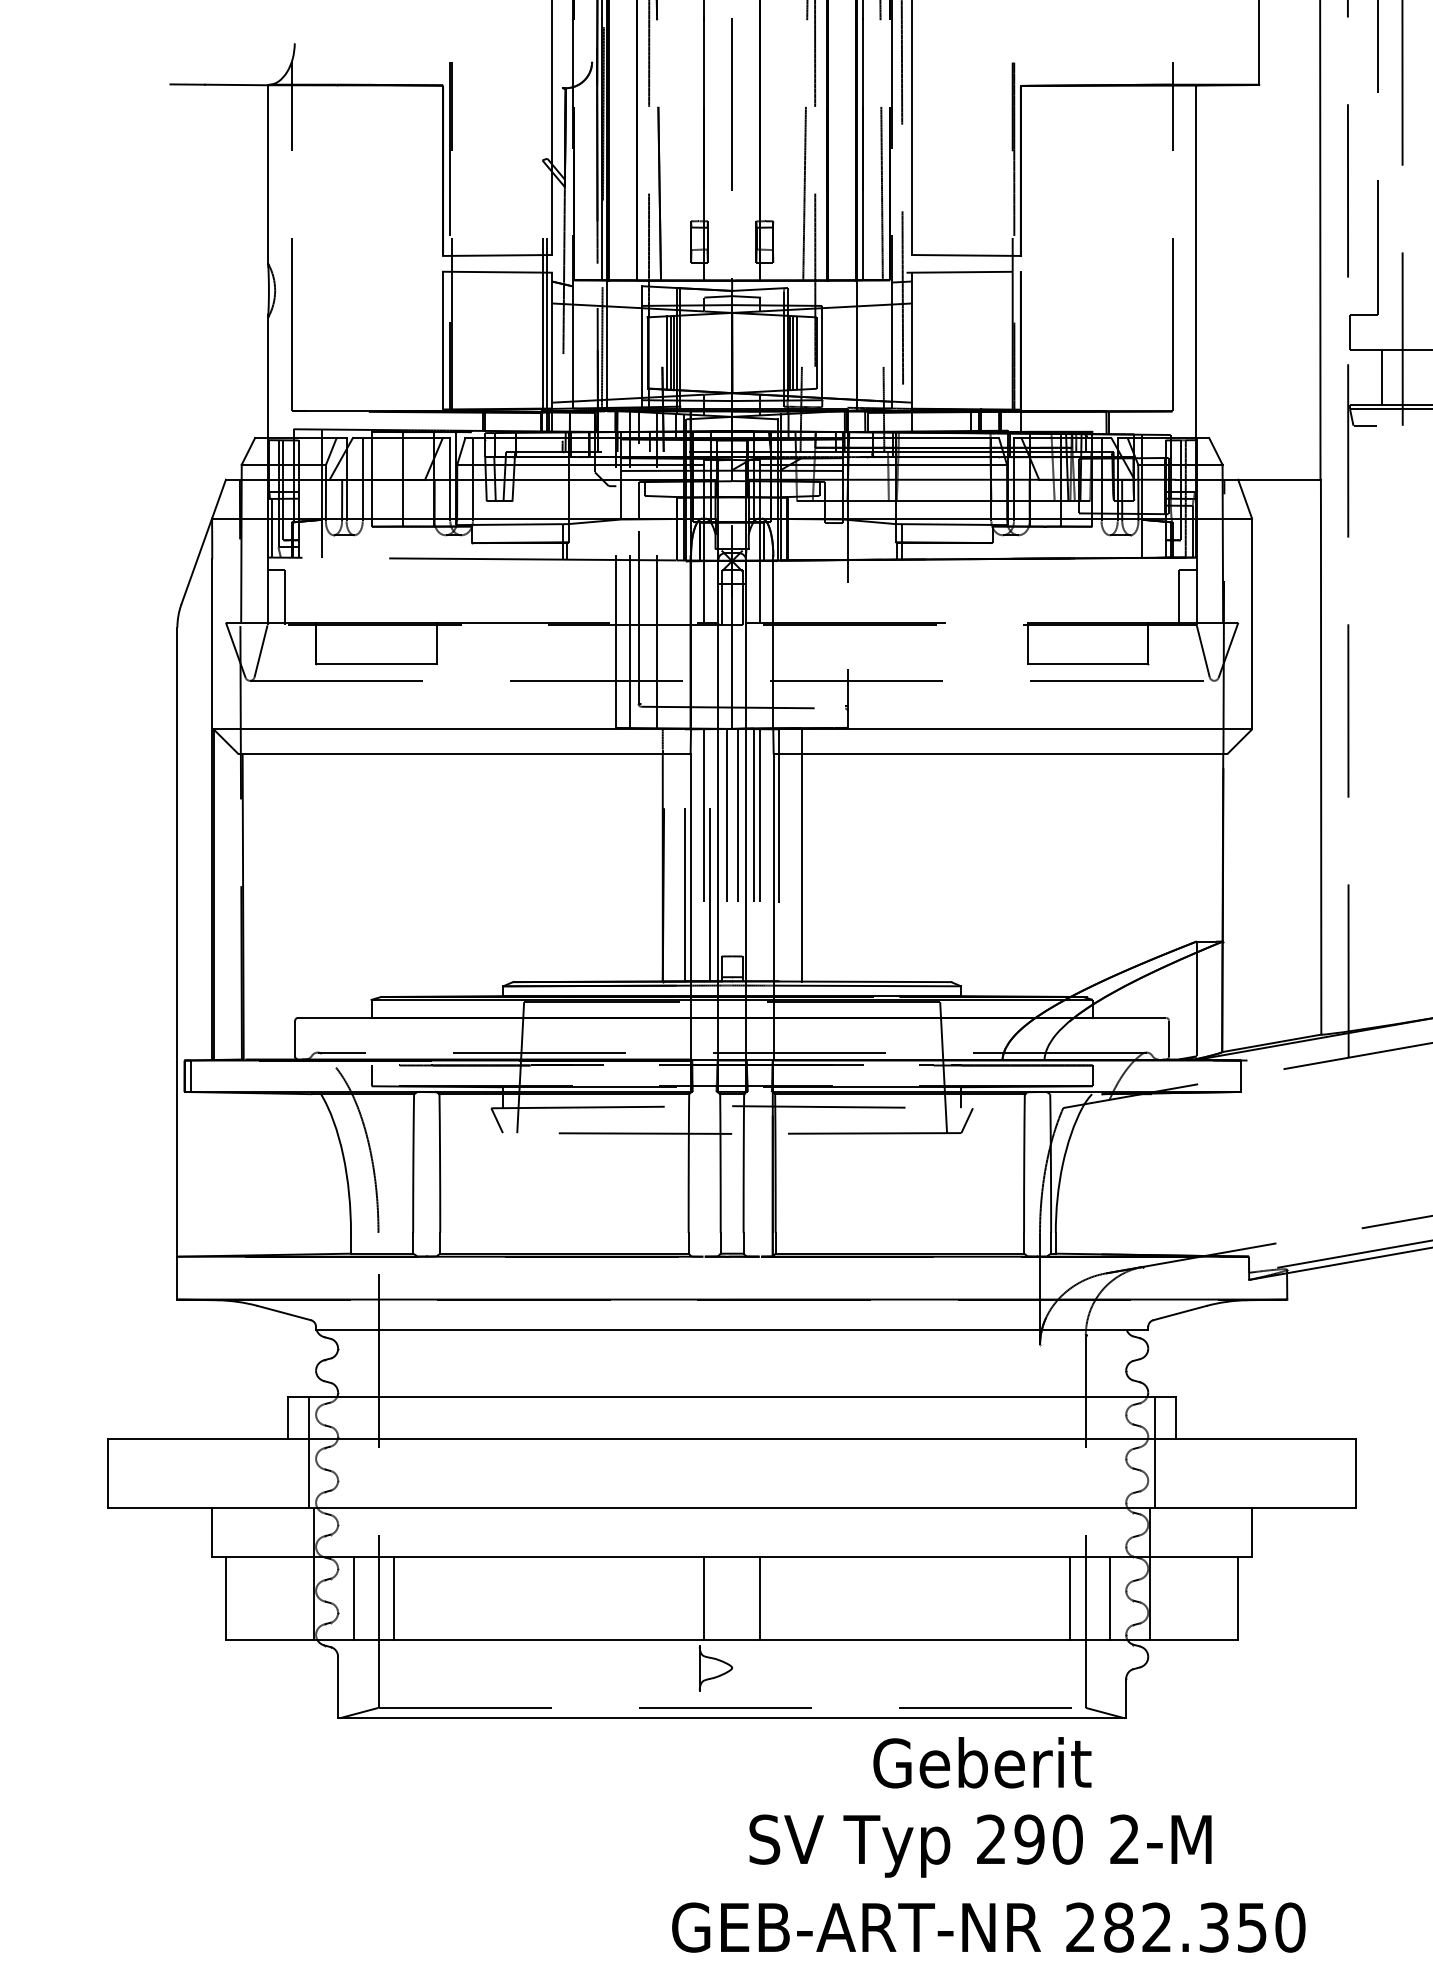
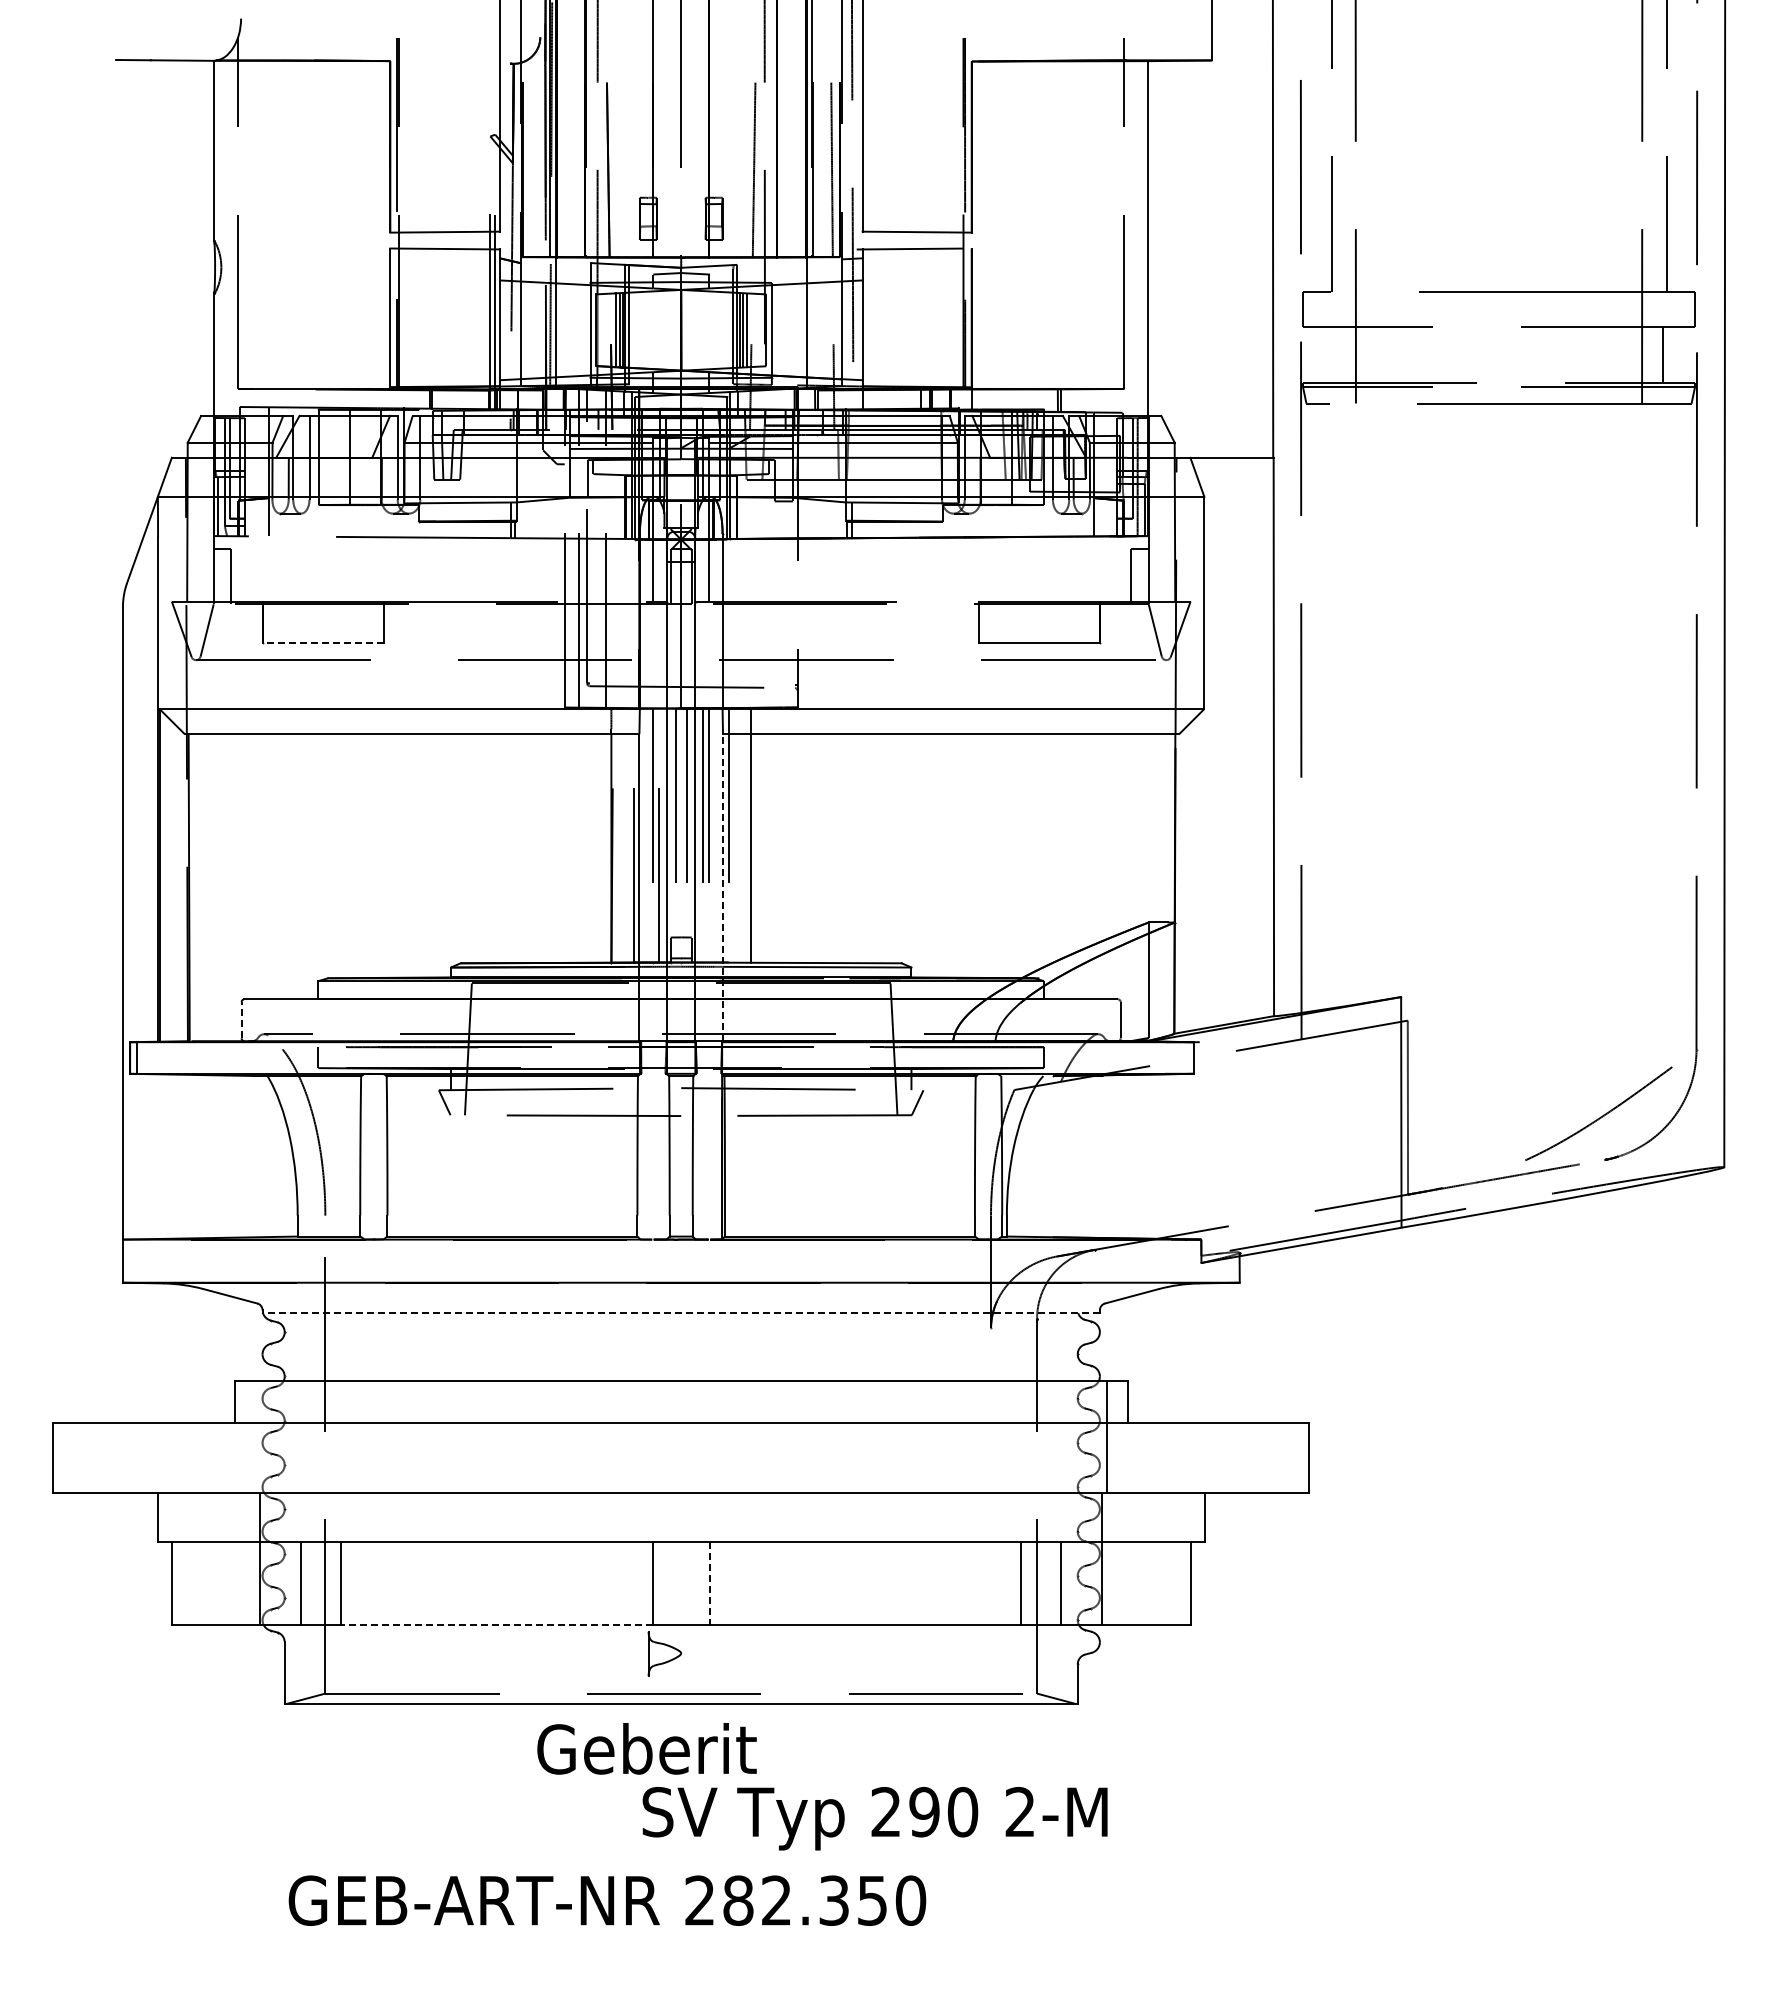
line: (1382, 377) -> (1335, 354), removed
line: (376, 664) -> (323, 643), solid -> dashed
line: (774, 906) -> (723, 887), solid -> dashed
line: (295, 1037) -> (241, 1019), solid -> dashed
line: (732, 1330) -> (681, 1313), solid -> dashed
line: (309, 1452) -> (255, 1436), removed
line: (760, 1598) -> (709, 1583), solid -> dashed
line: (548, 1640) -> (496, 1625), solid -> dashed
text: (981, 1762) -> (646, 1748), moved
text: (979, 1845) -> (874, 1818), moved
text: (988, 1927) -> (607, 1900), moved

